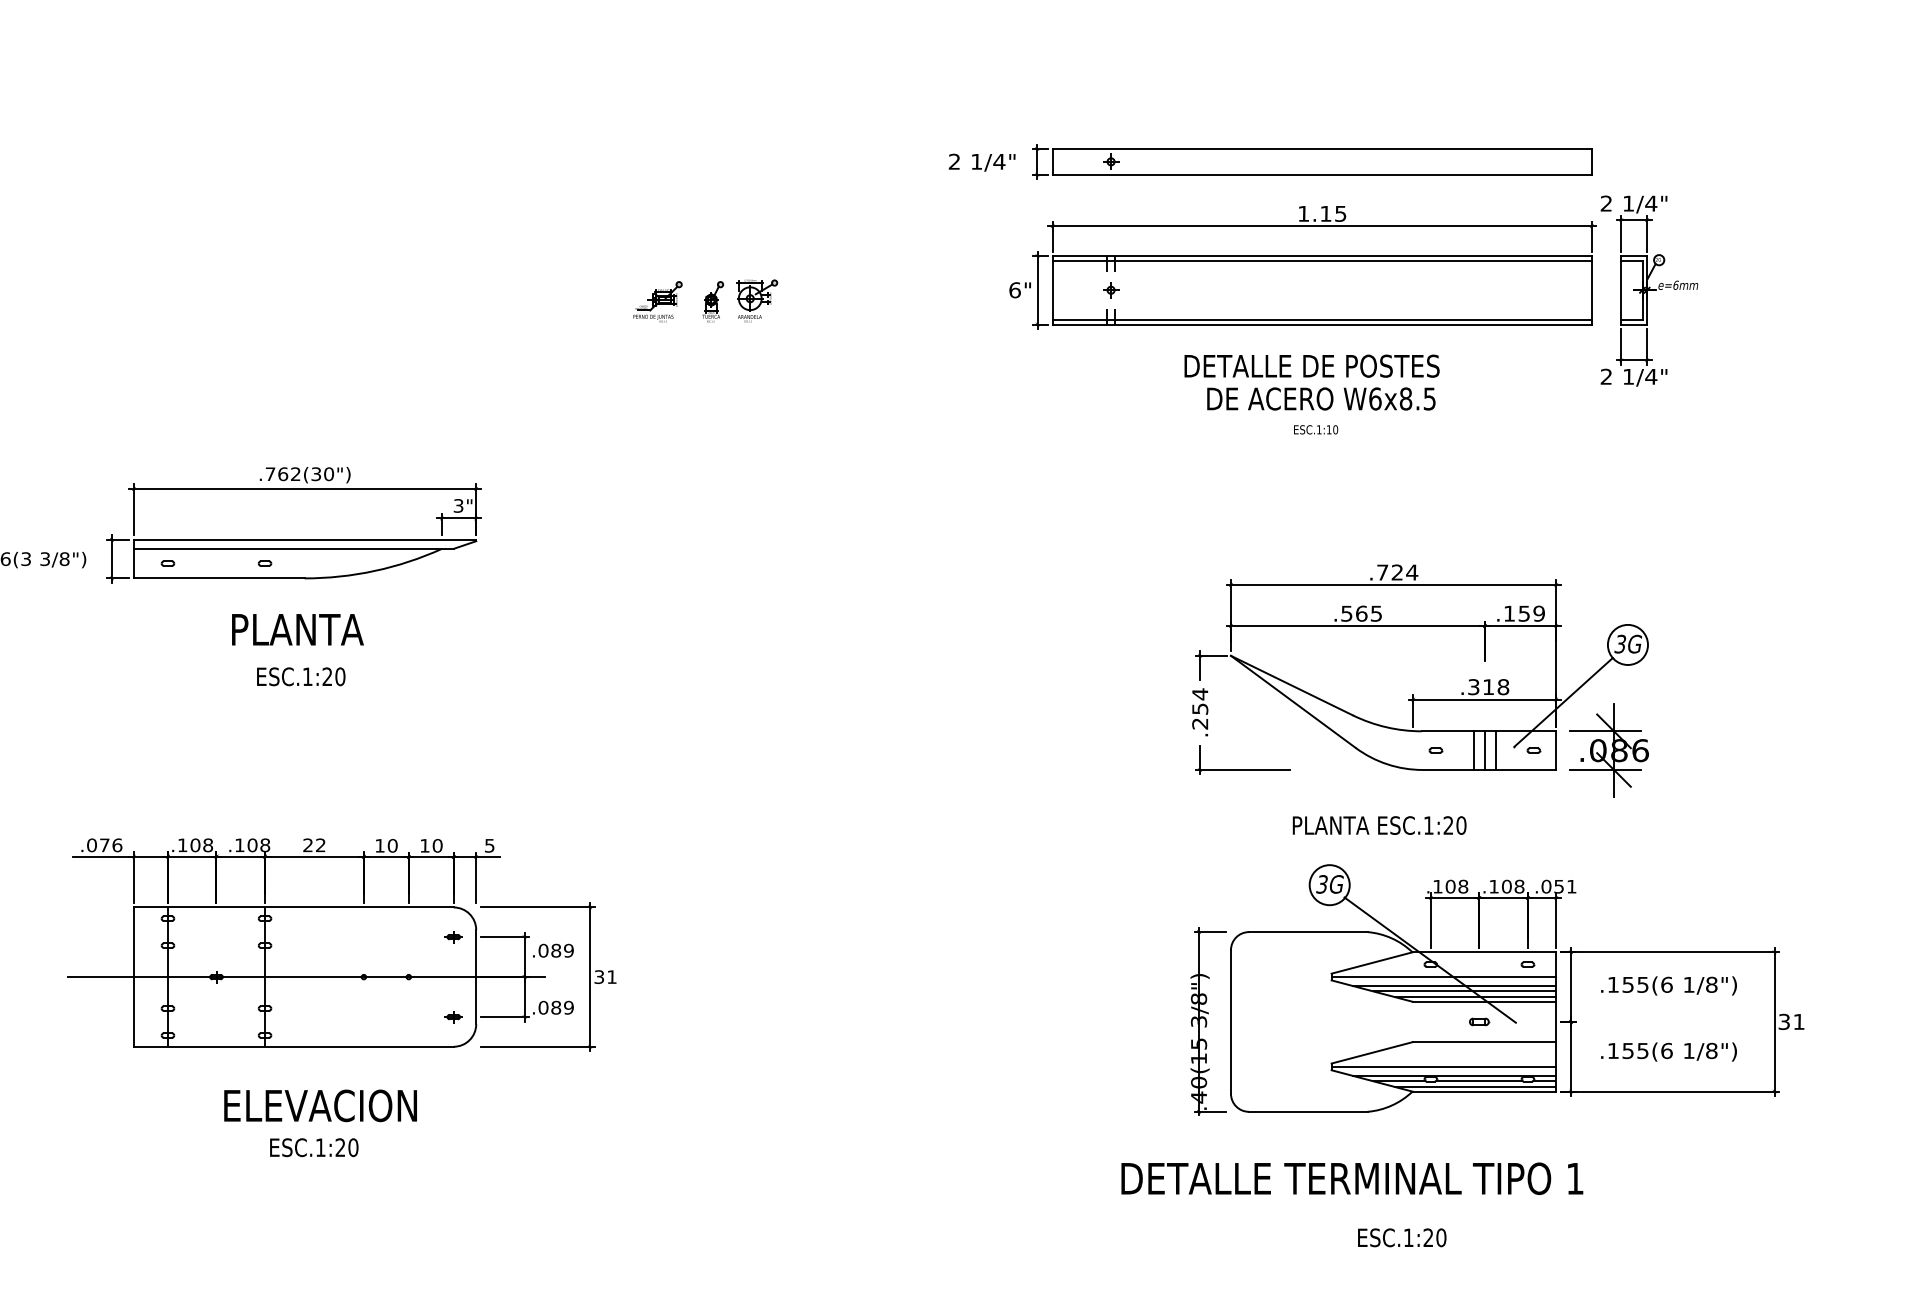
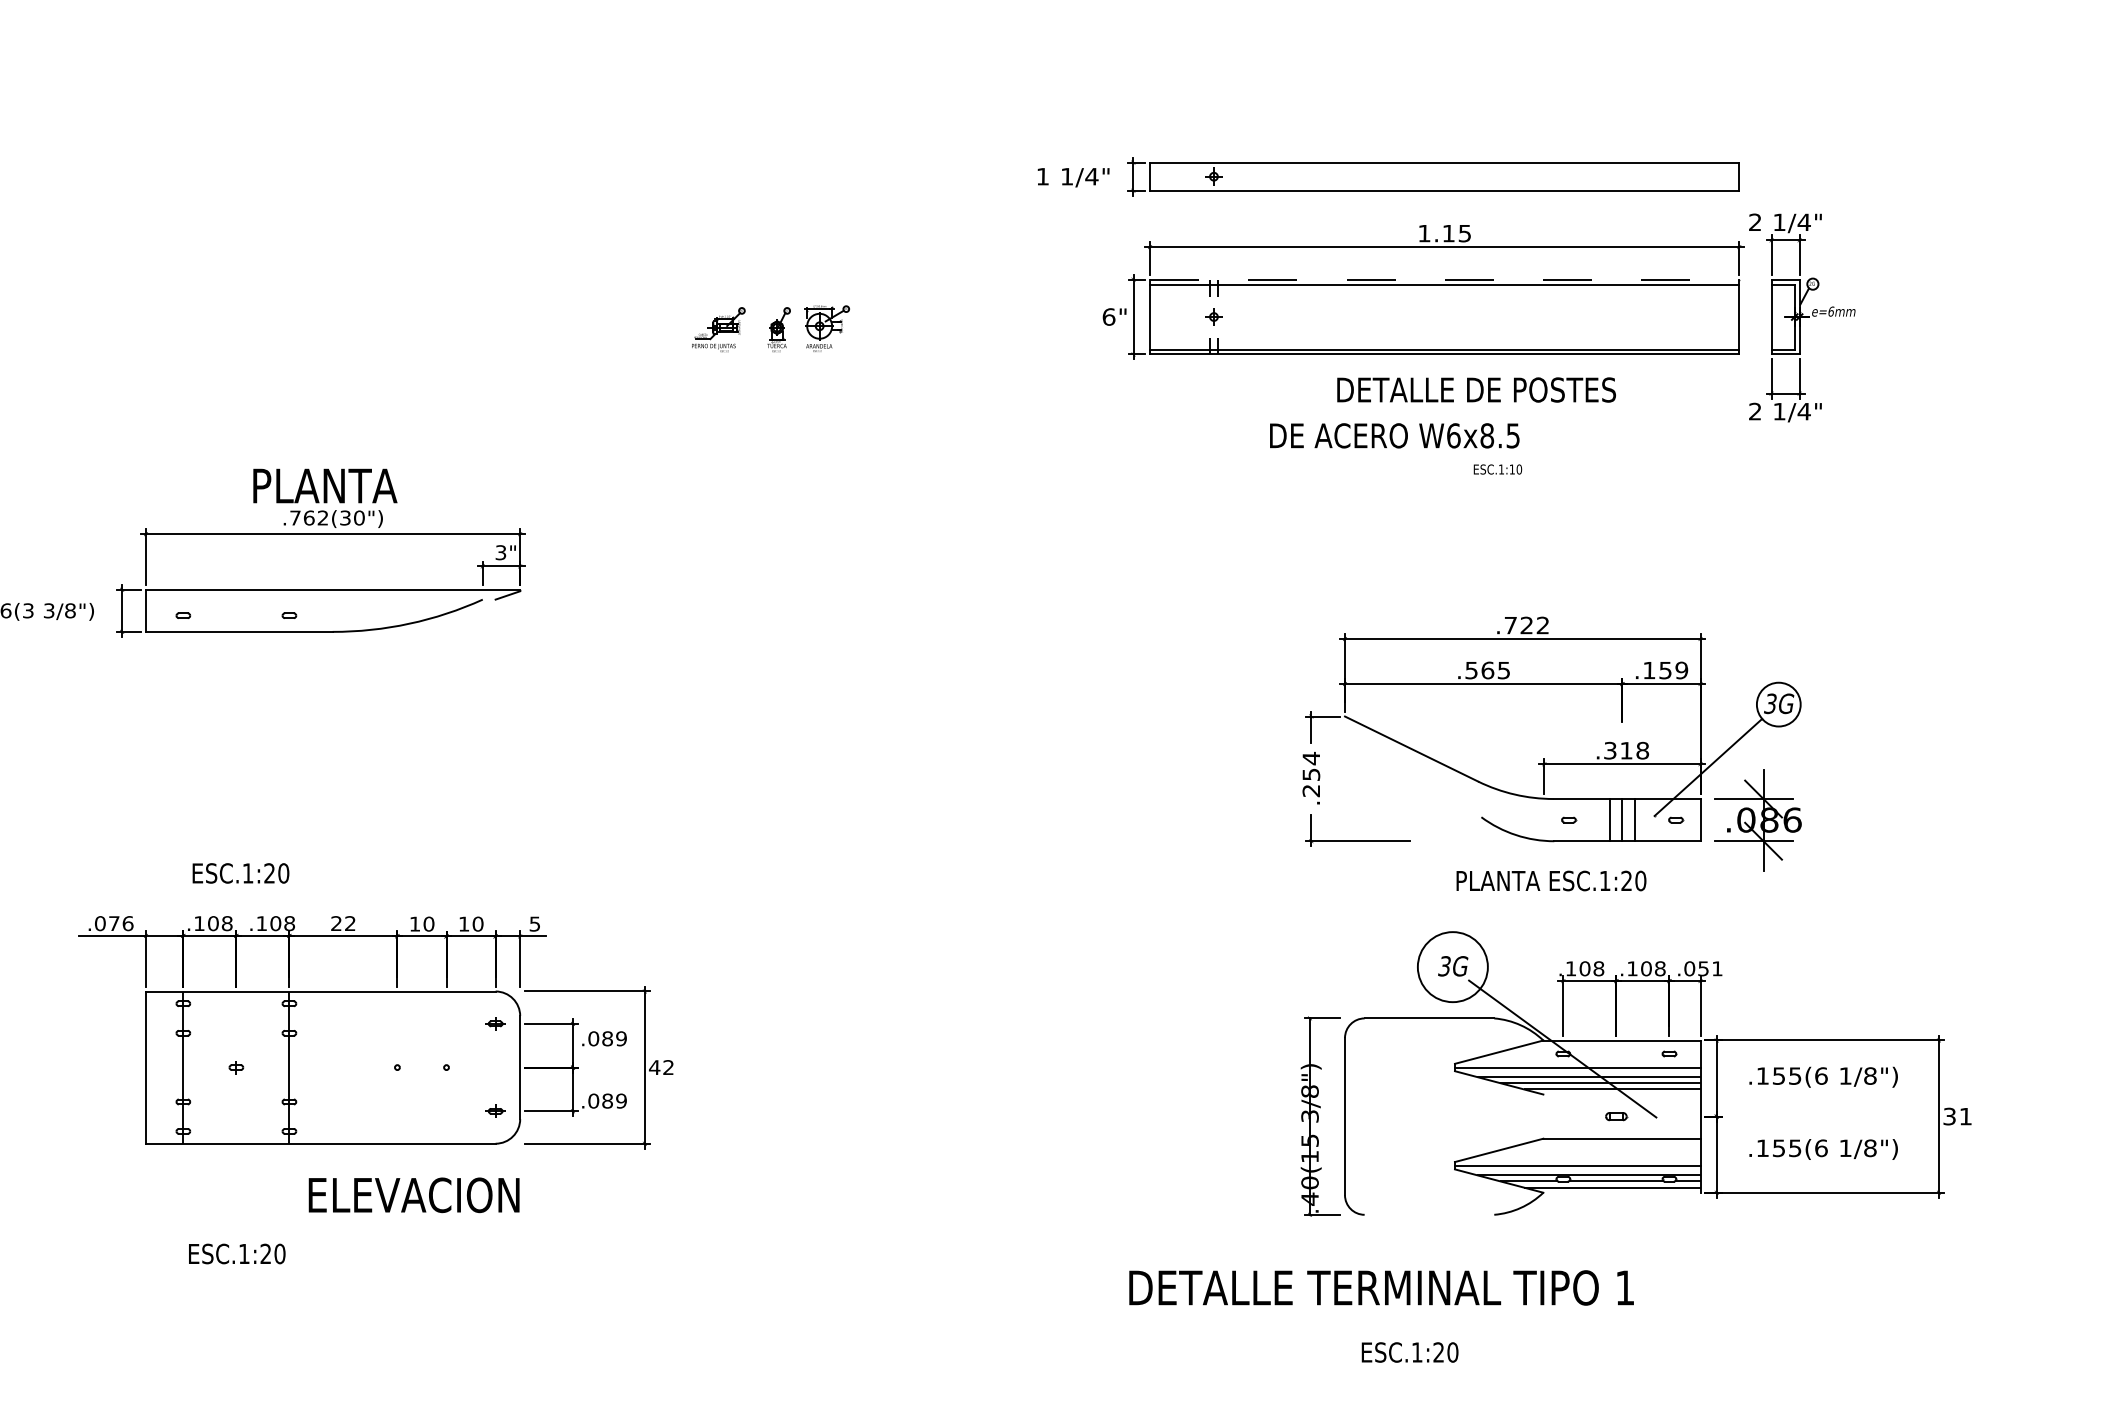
text: (954, 161) -> (1042, 176), 2 -> 1
line: (1322, 255) -> (1444, 279), solid -> dashed
text: (1311, 365) -> (1476, 389), moved
text: (1321, 398) -> (1394, 435), moved
text: (1315, 429) -> (1497, 469), moved
line: (293, 548) -> (320, 599), removed
text: (1411, 572) -> (1542, 625), .724 -> .722
text: (298, 629) -> (325, 485), moved
text: (300, 676) -> (240, 873), moved
line: (1293, 701) -> (1413, 766), removed
text: (1379, 825) -> (1551, 880), moved
circle: (1329, 885) -> (1452, 967), size x1.6
line: (306, 977) -> (334, 1067), removed
text: (605, 977) -> (661, 1067), 31 -> 42
line: (1484, 1001) -> (1621, 1094), removed
line: (1484, 1091) -> (1621, 1192), removed
text: (320, 1106) -> (413, 1195), moved
line: (1308, 1111) -> (1429, 1214), removed
text: (314, 1147) -> (237, 1253), moved
text: (1352, 1178) -> (1381, 1287), moved
text: (1401, 1237) -> (1409, 1352), moved

